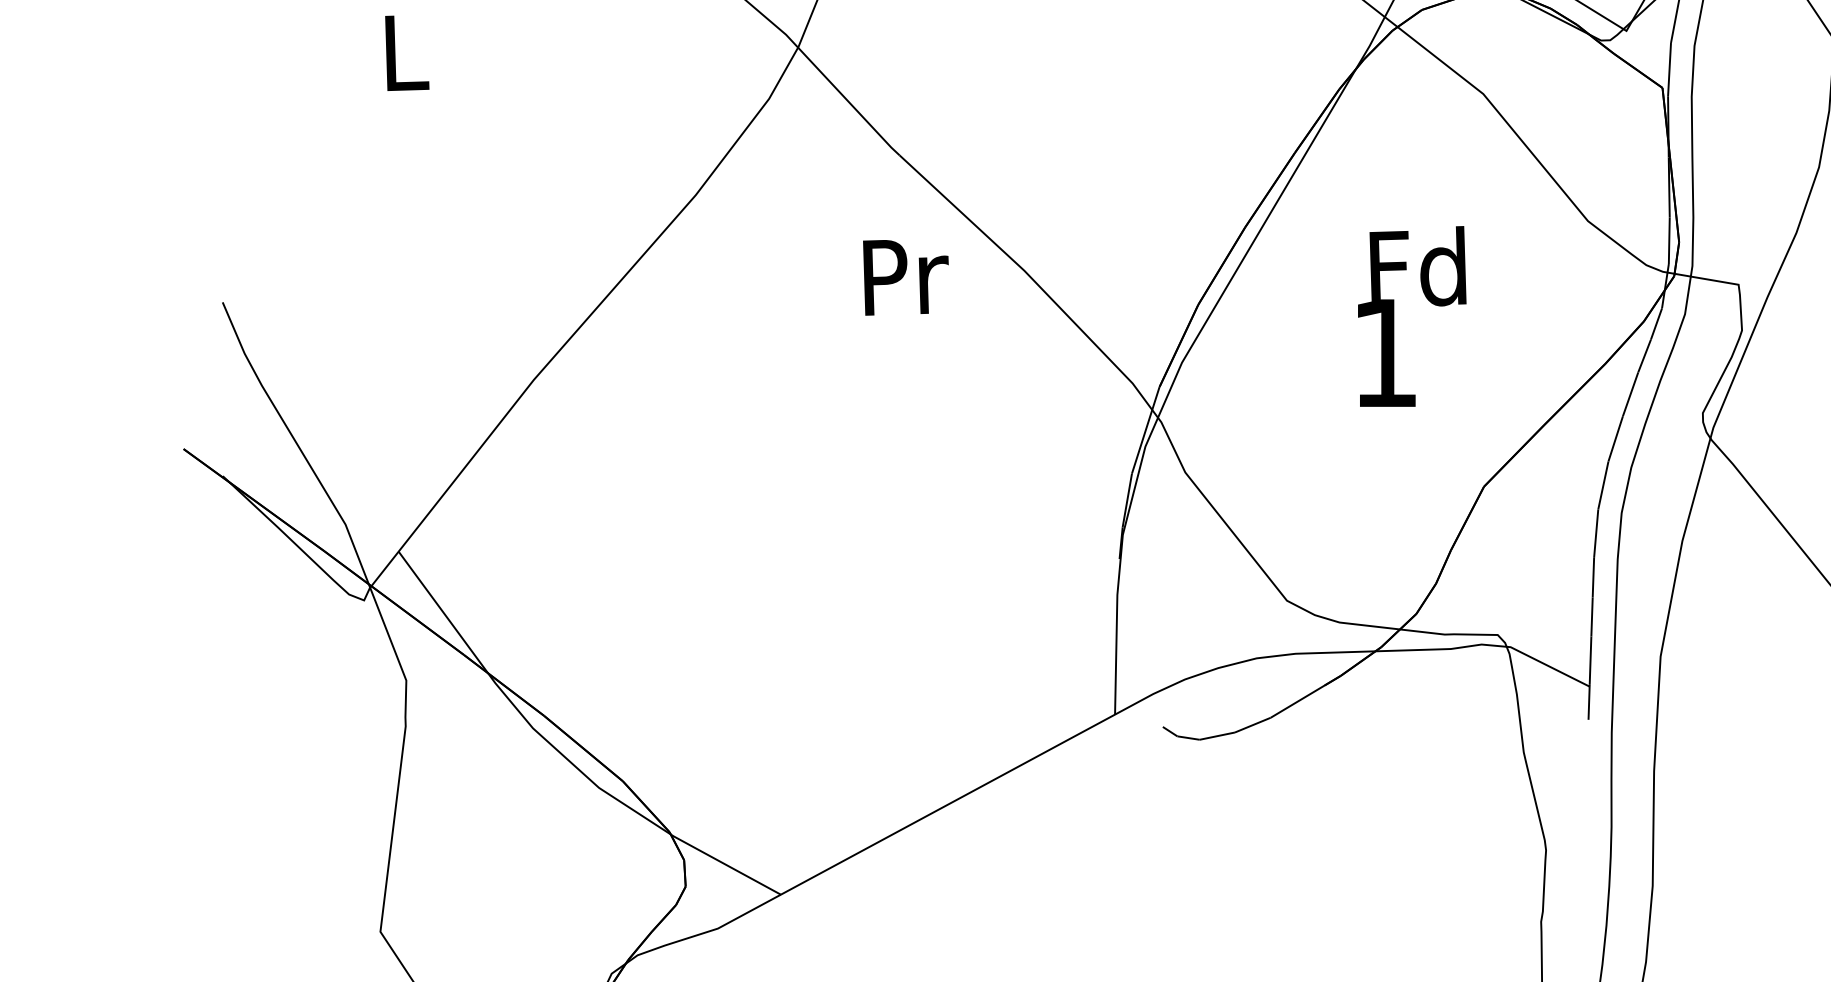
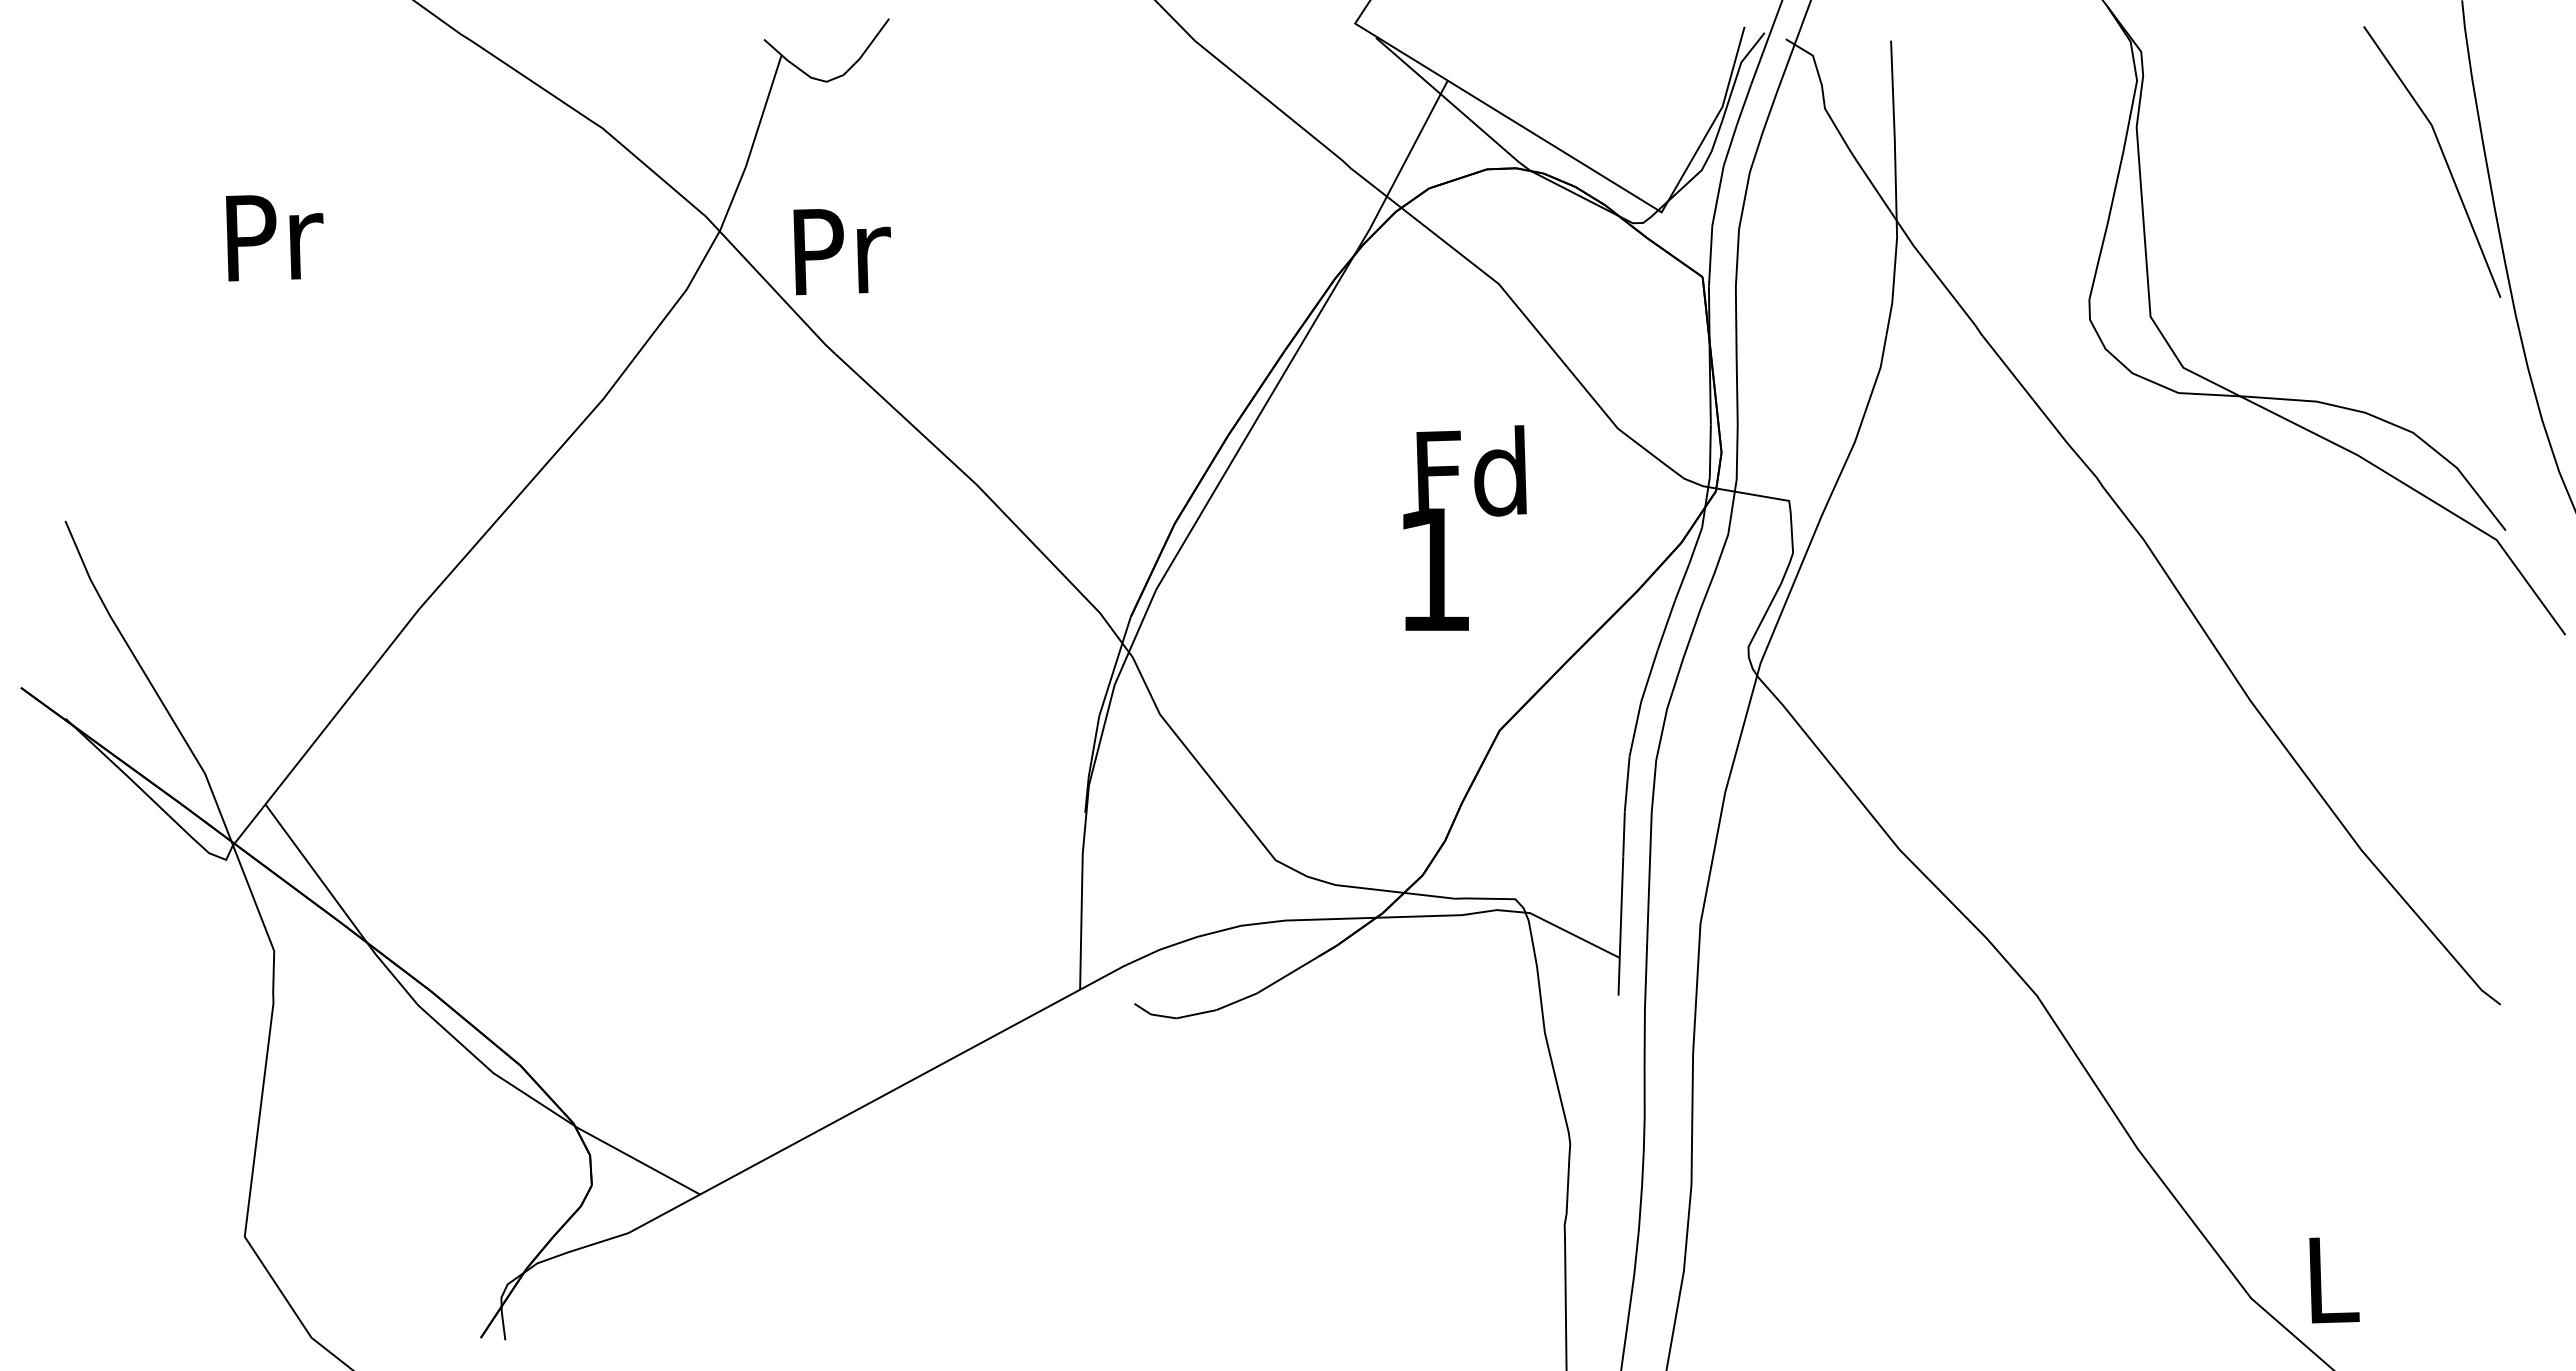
text: (406, 53) -> (274, 238), L -> Pr
text: (905, 278) -> (841, 252), moved
text: (1411, 316) -> (1464, 527), moved

